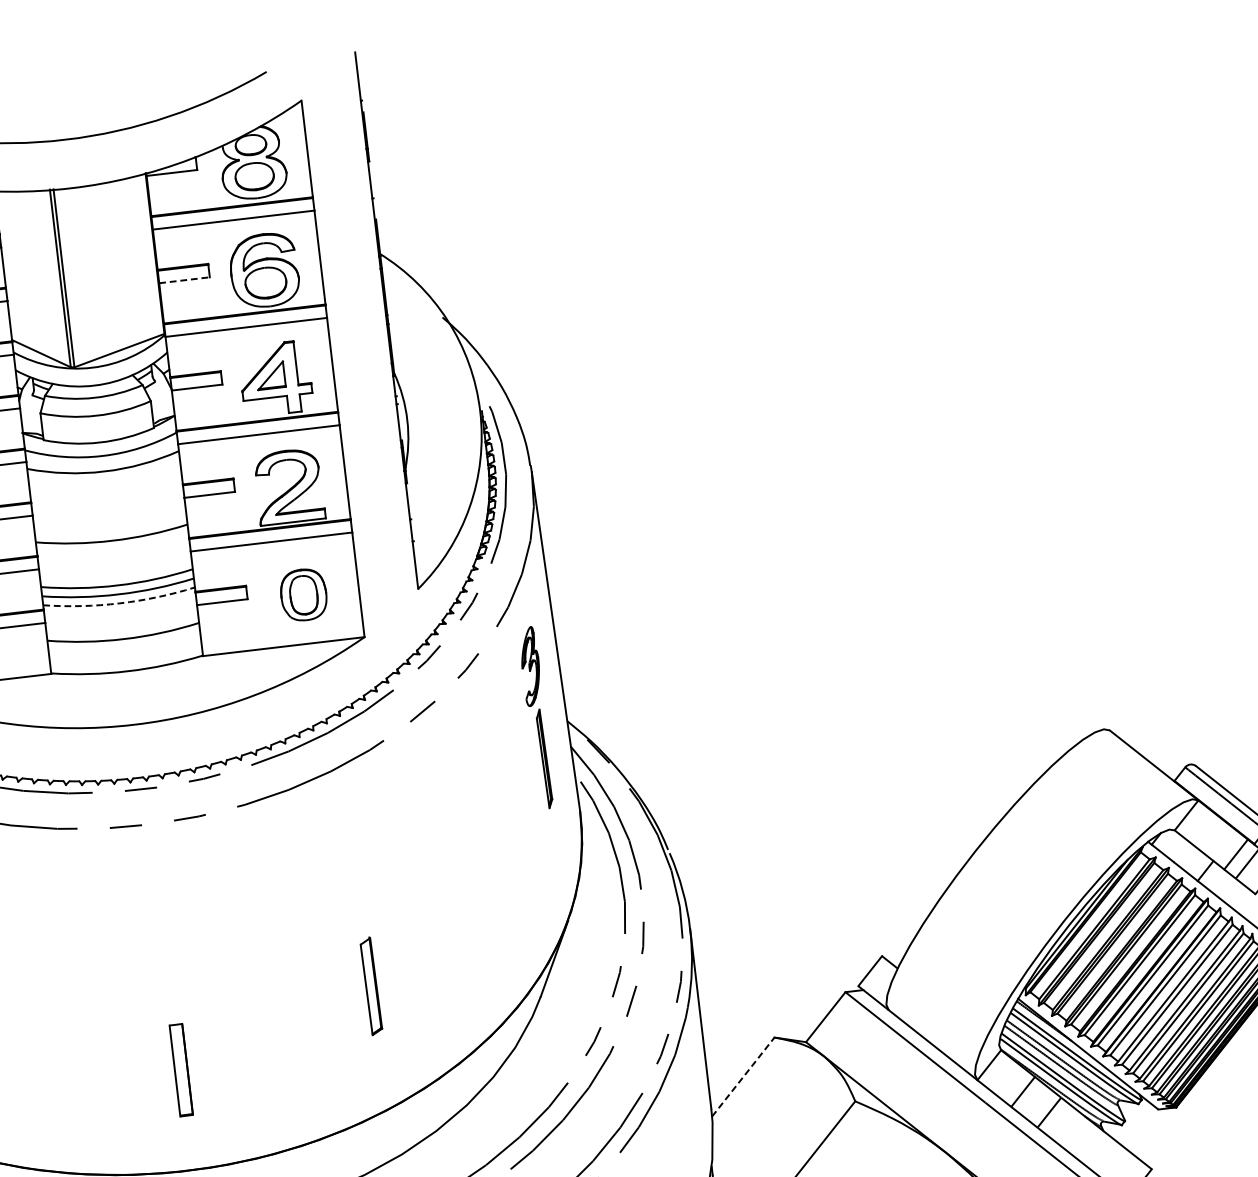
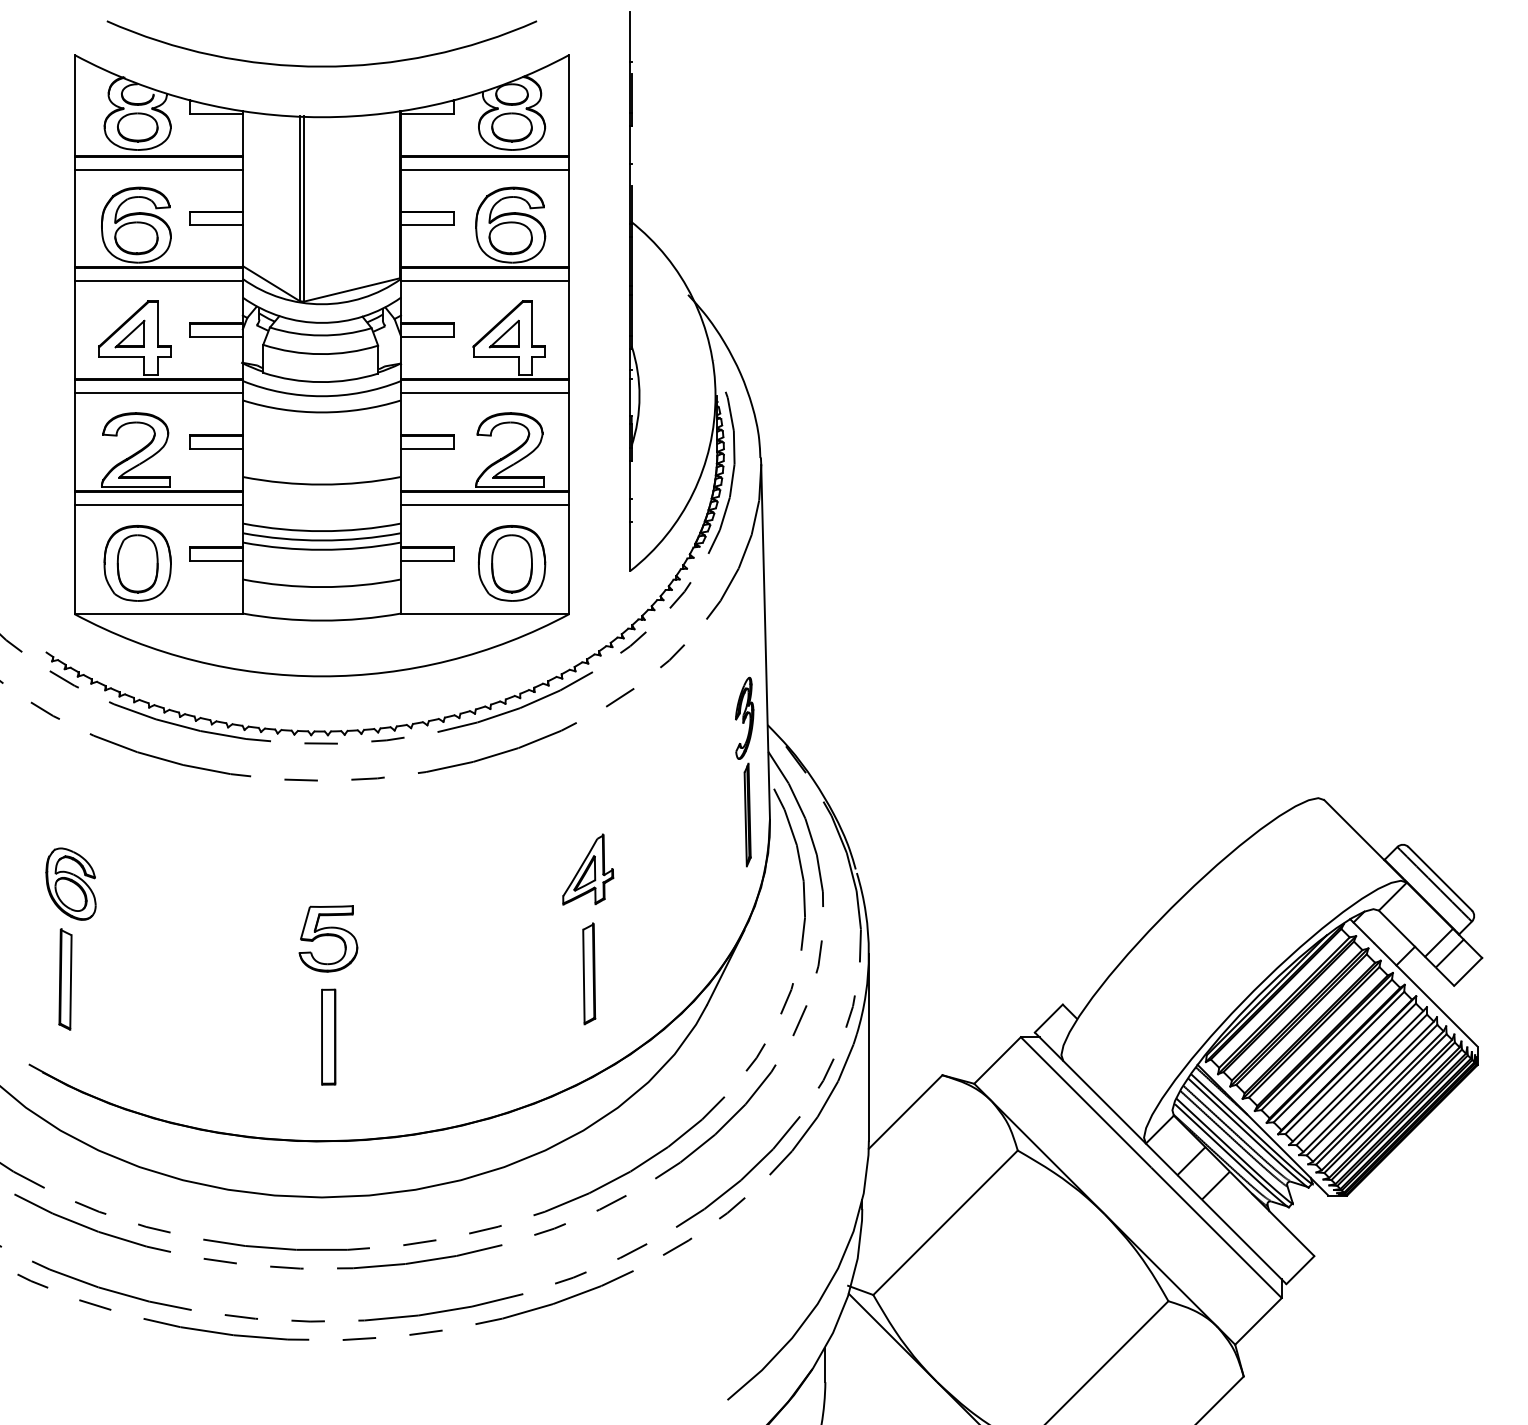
line: (184, 280) -> (427, 225), dashed -> solid
part: (303, 595) -> (511, 563), size x1.43
arc: (119, 603) -> (321, 549), dashed -> solid
part: (536, 717) -> (744, 771), moved
part: (411, 880) -> (588, 869), added
part: (170, 975) -> (328, 938), added
part: (371, 985) -> (589, 973), moved
line: (743, 1076) -> (905, 1111), dashed -> solid

